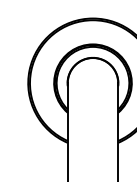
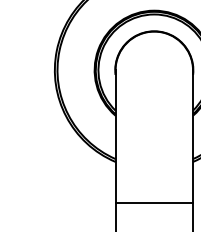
line: (92, 169) -> (153, 202), added

